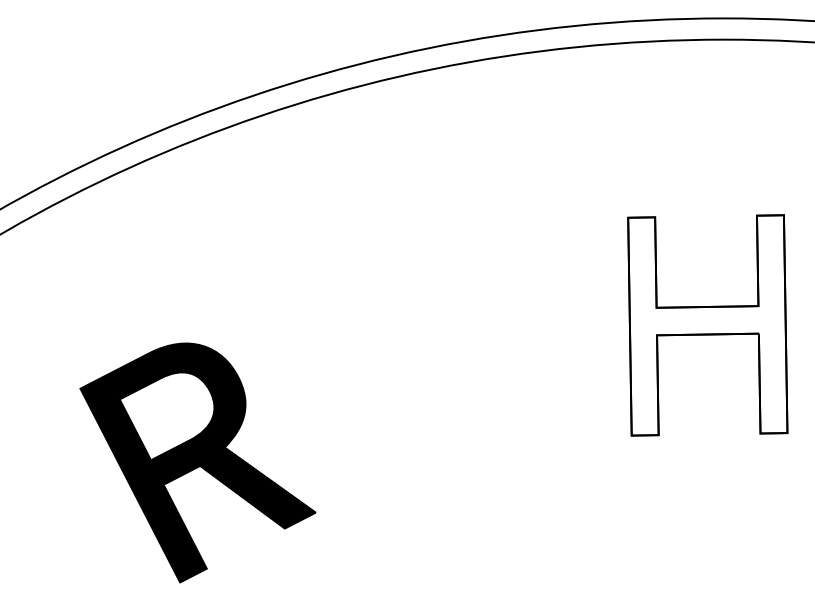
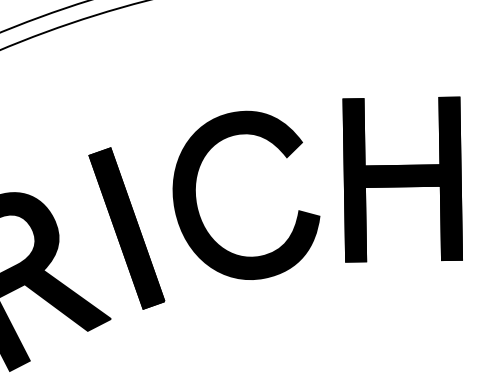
fill: (707, 325) -> (402, 179), added
part: (431, 358) -> (197, 204), added
part: (337, 390) -> (127, 228), added

